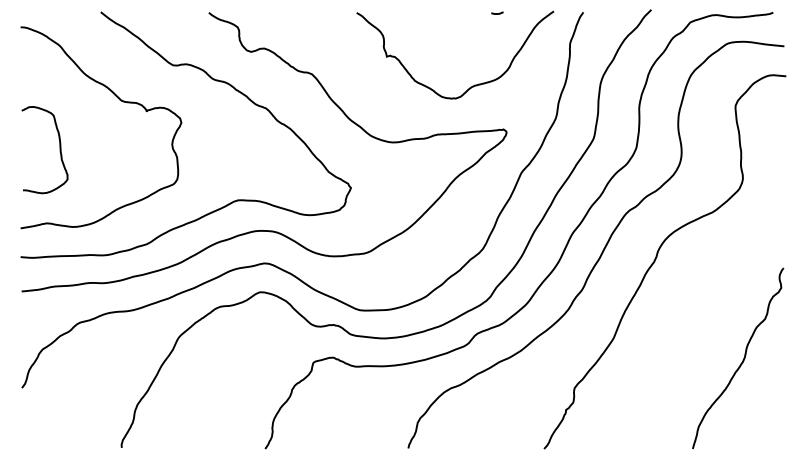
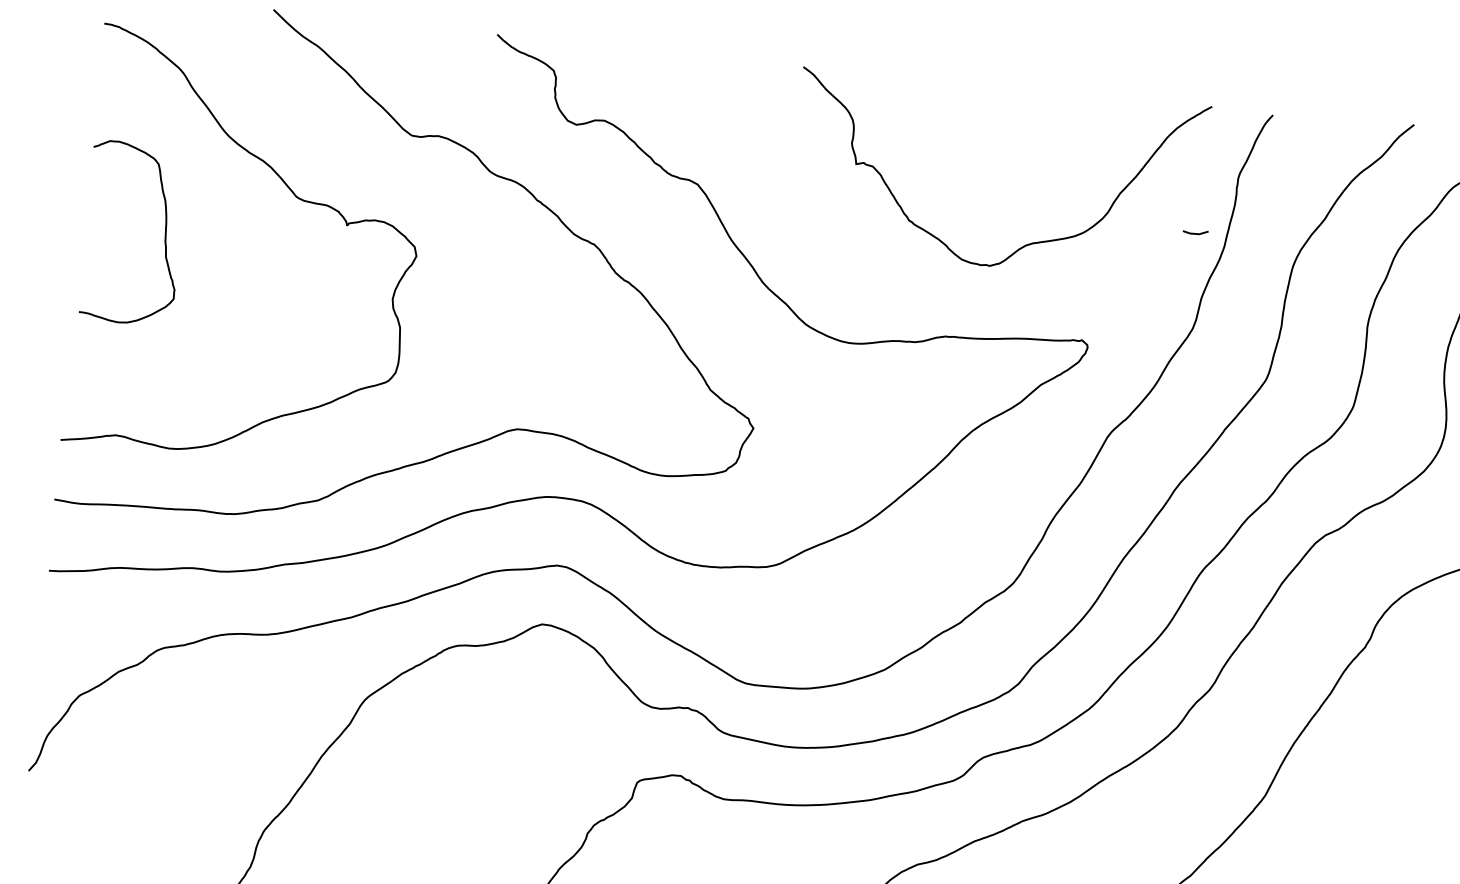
line: (497, 13) -> (1195, 232), moved
curve: (59, 150) -> (163, 237), moved

